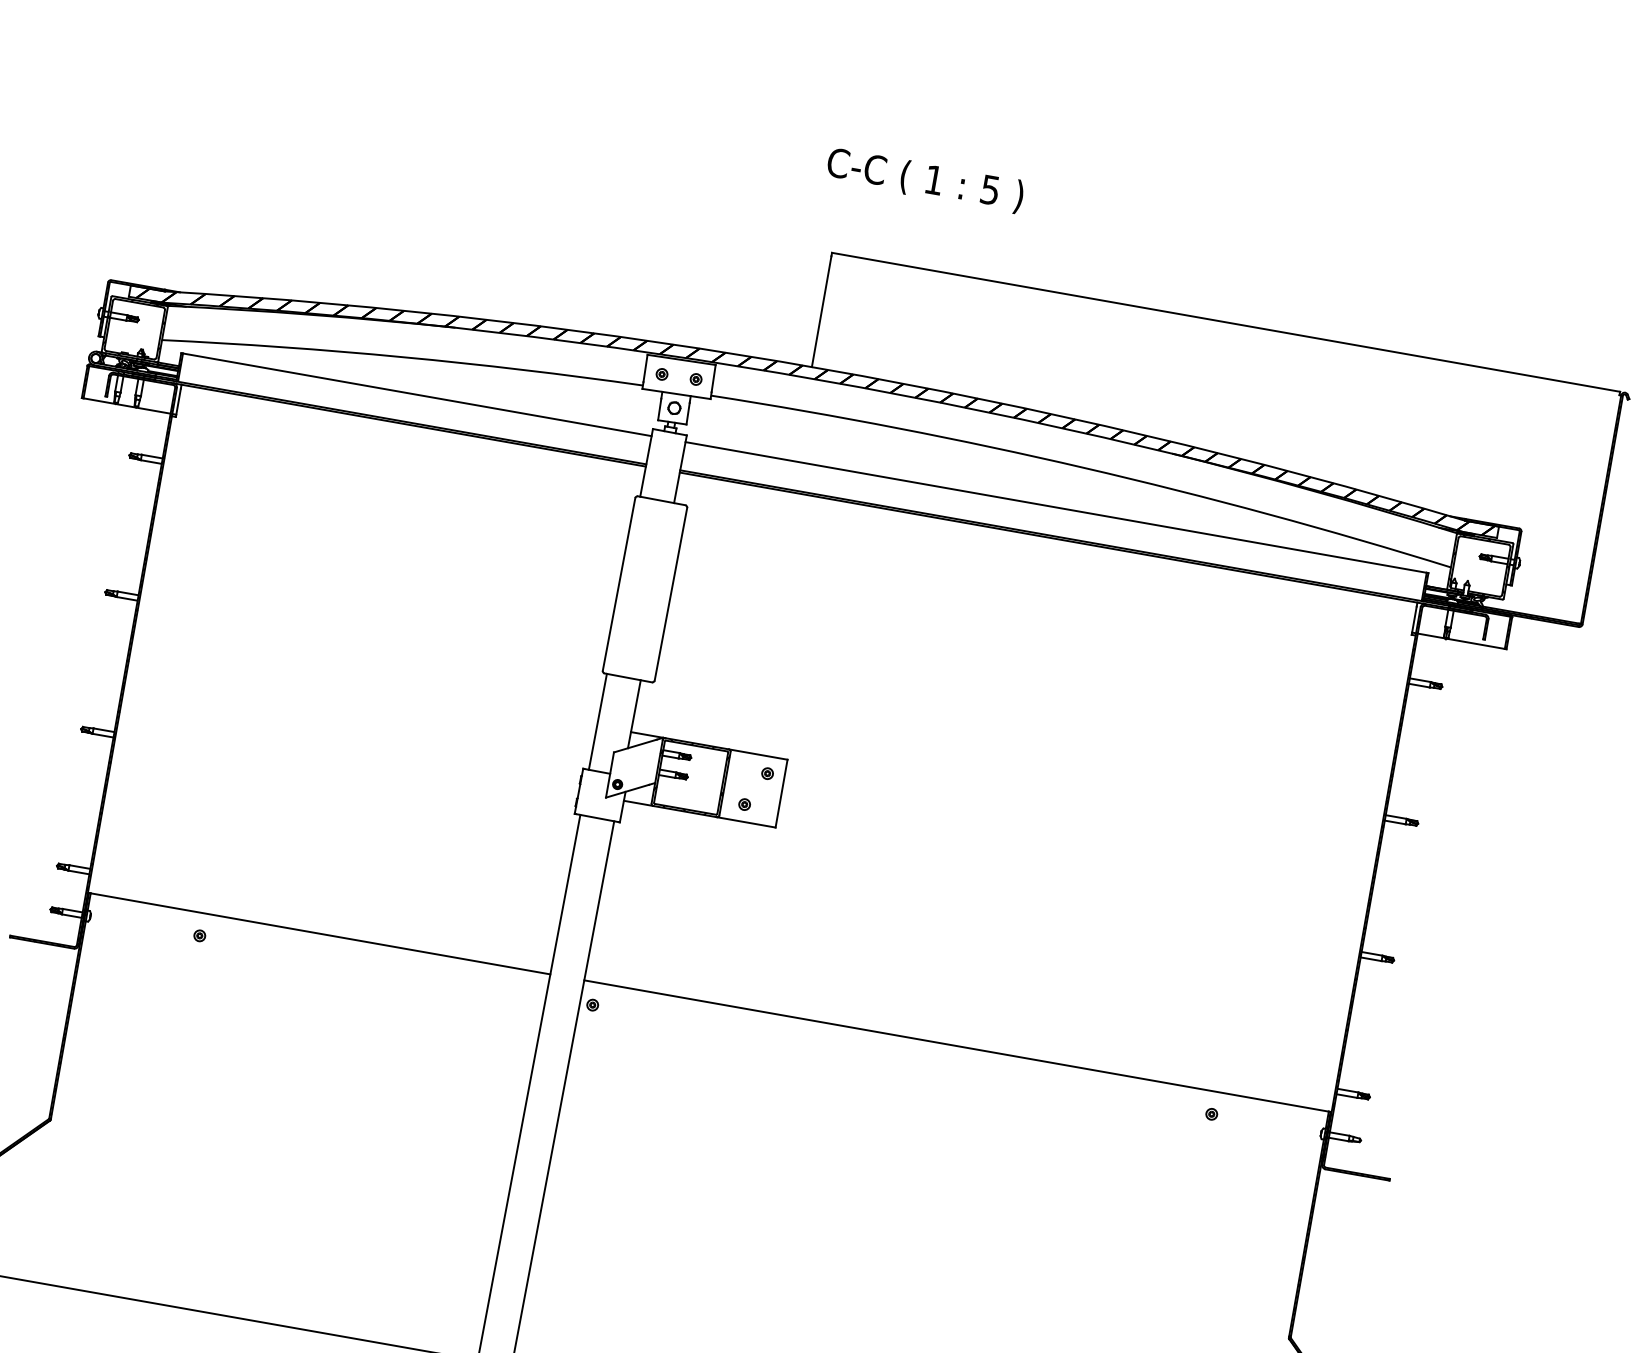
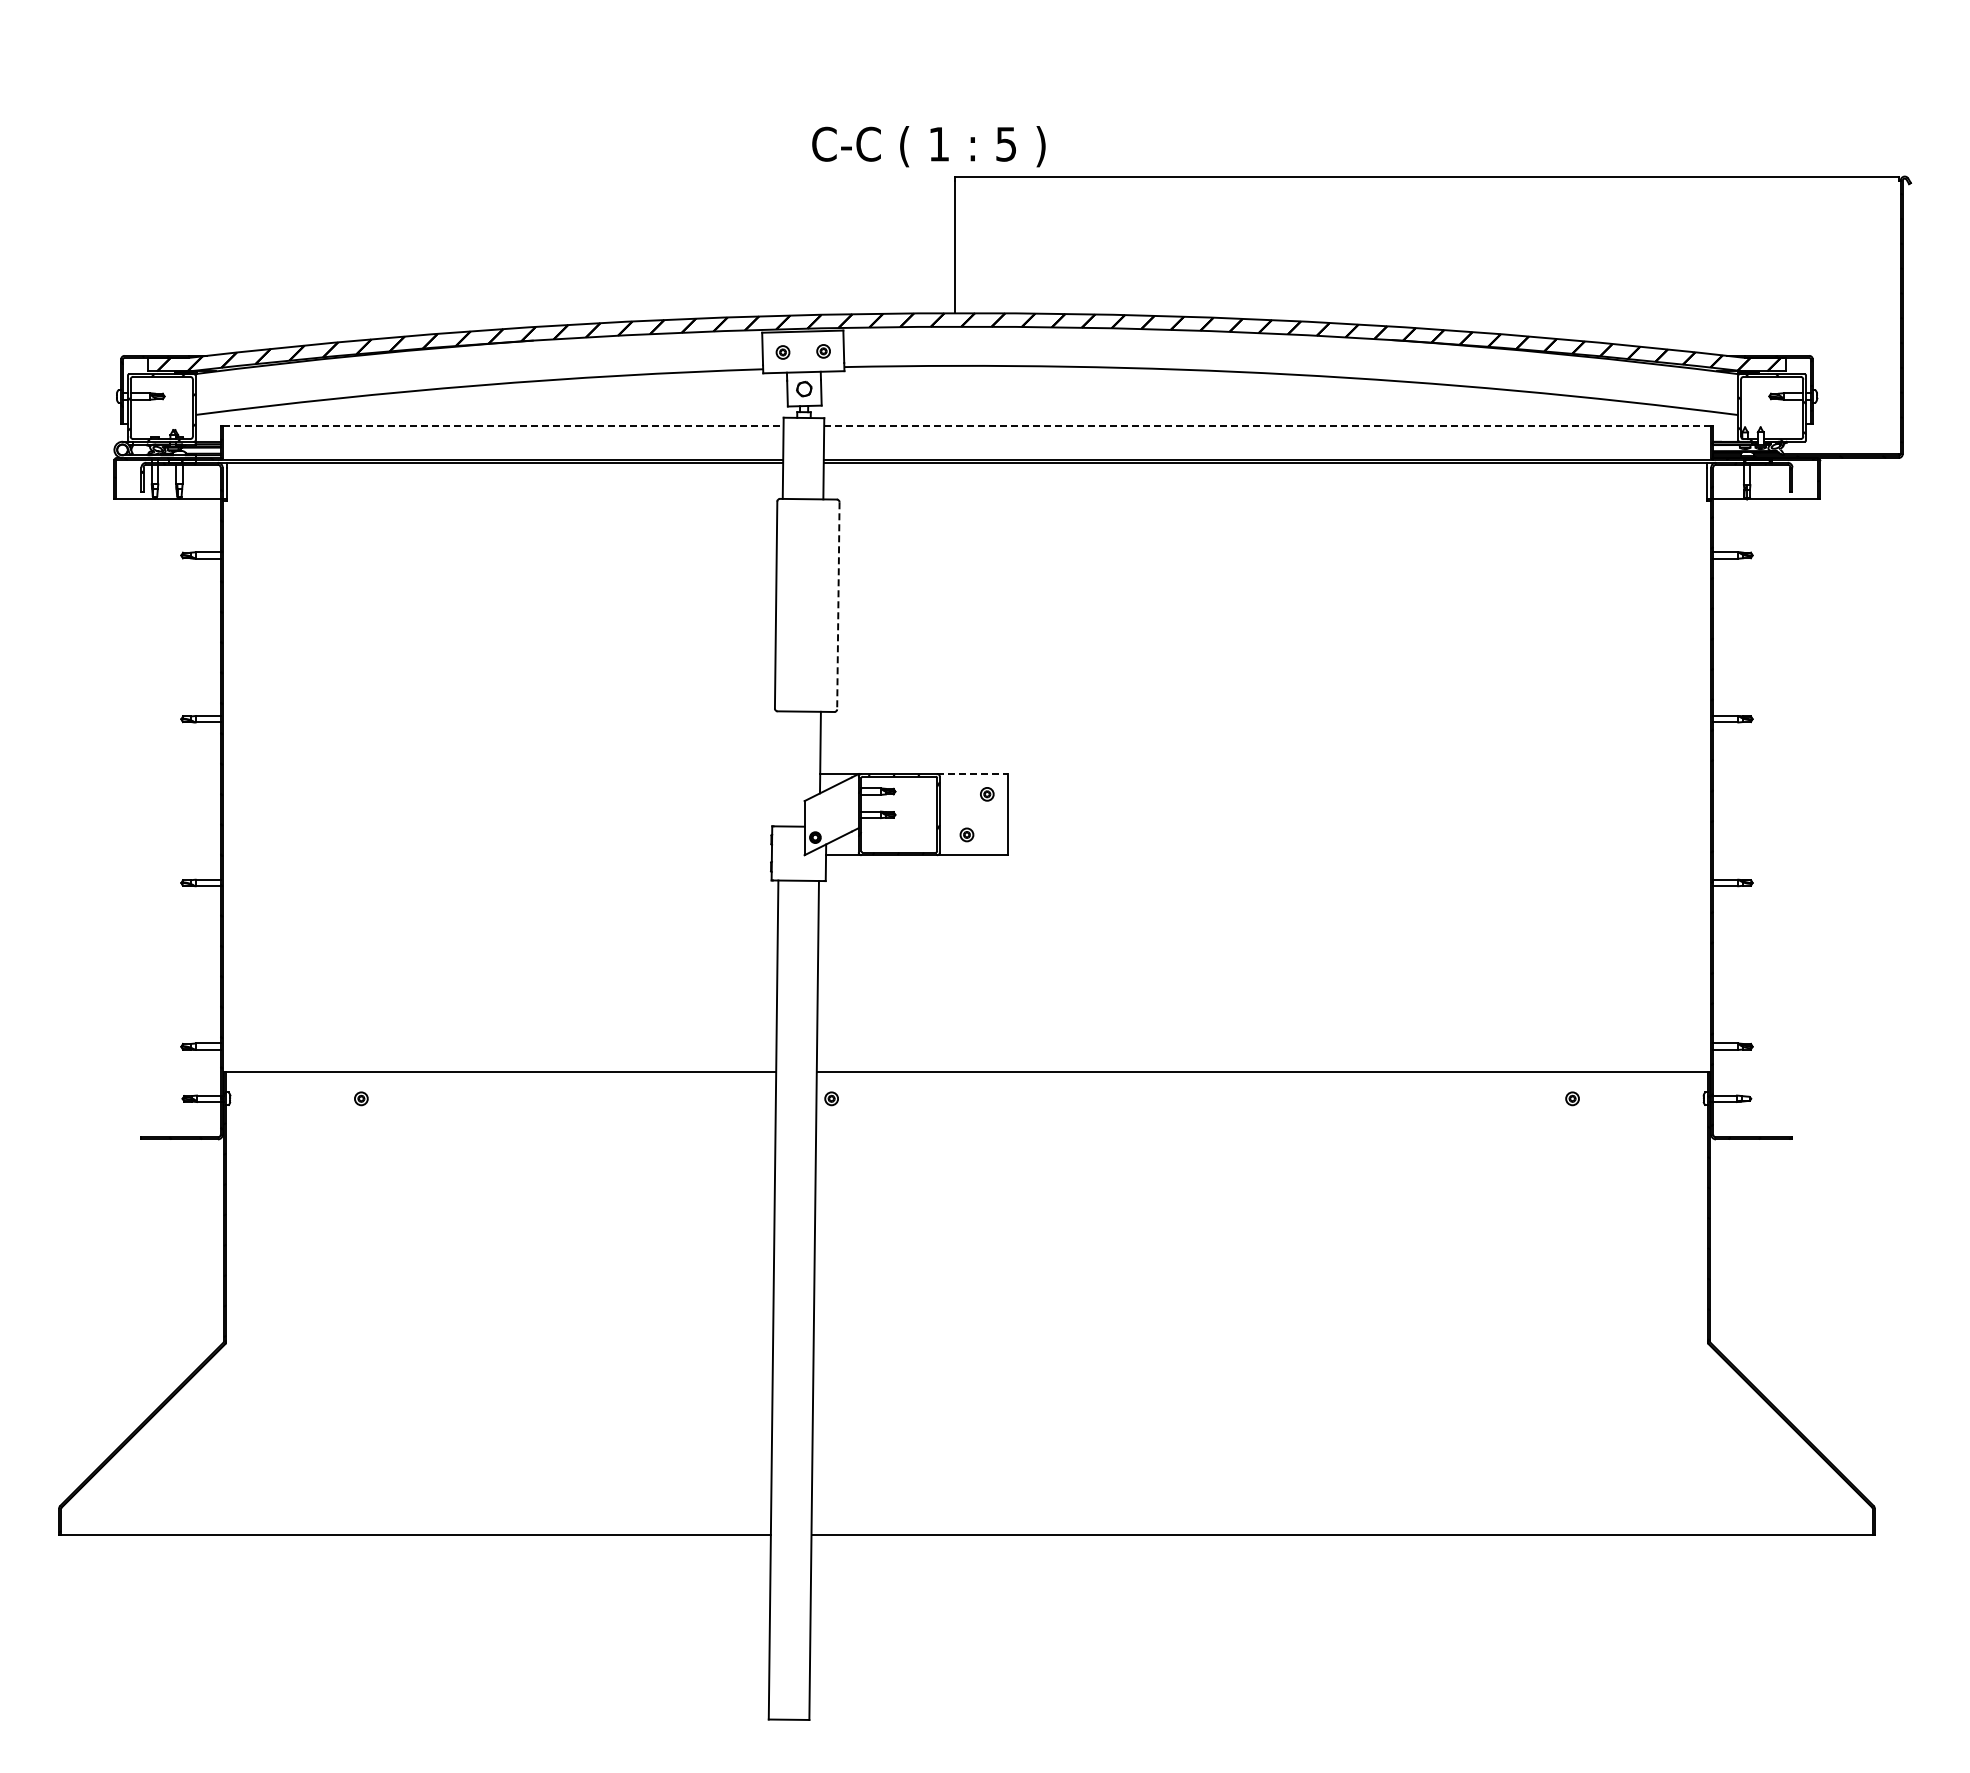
text: (924, 180) -> (928, 146), moved
line: (417, 395) -> (503, 426), solid -> dashed
line: (1055, 507) -> (1267, 426), solid -> dashed
line: (671, 593) -> (838, 605), solid -> dashed
line: (597, 721) -> (779, 768), removed
line: (758, 754) -> (972, 774), solid -> dashed

